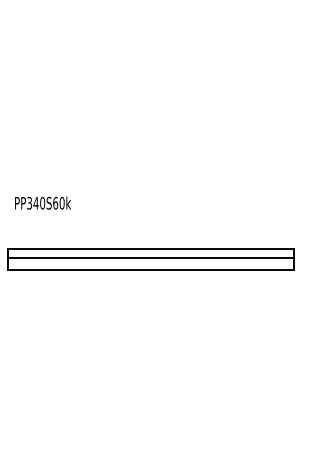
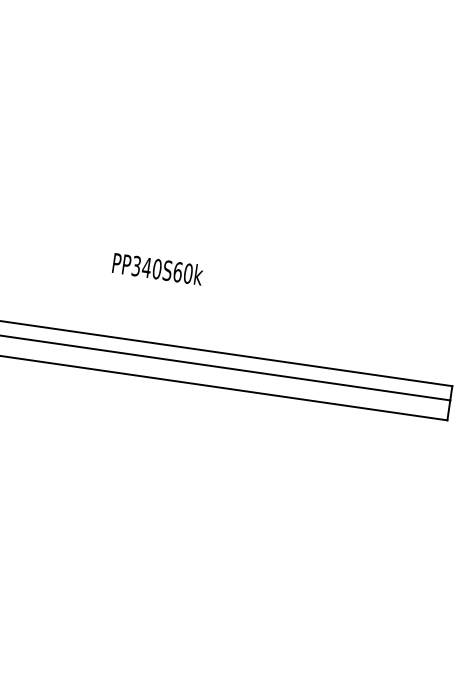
text: (42, 202) -> (157, 267), moved

